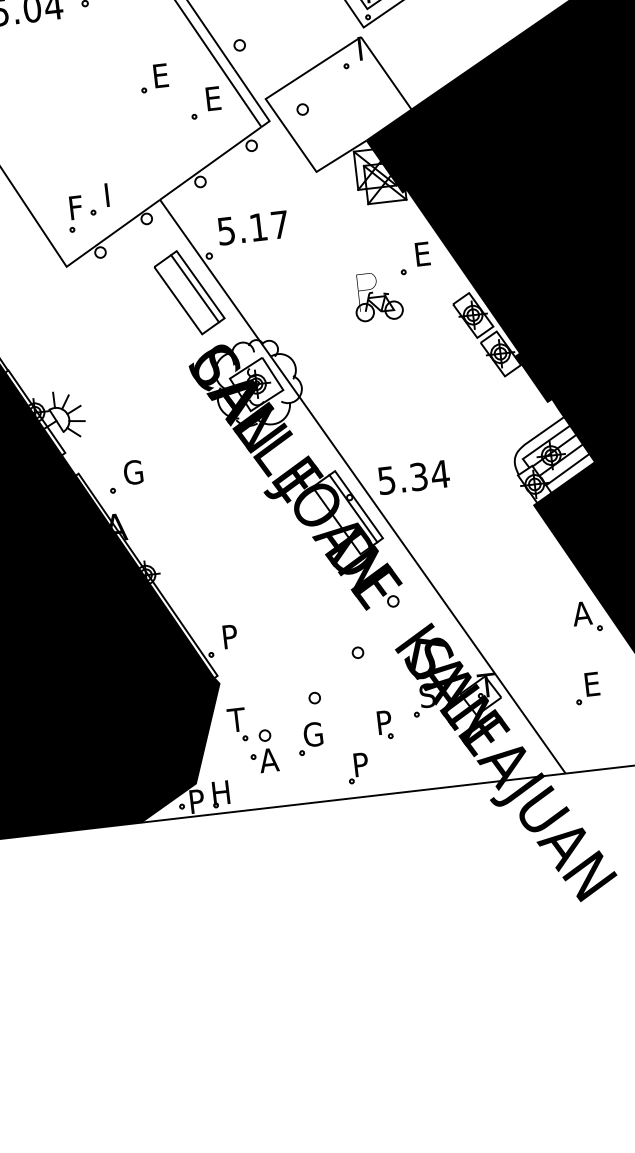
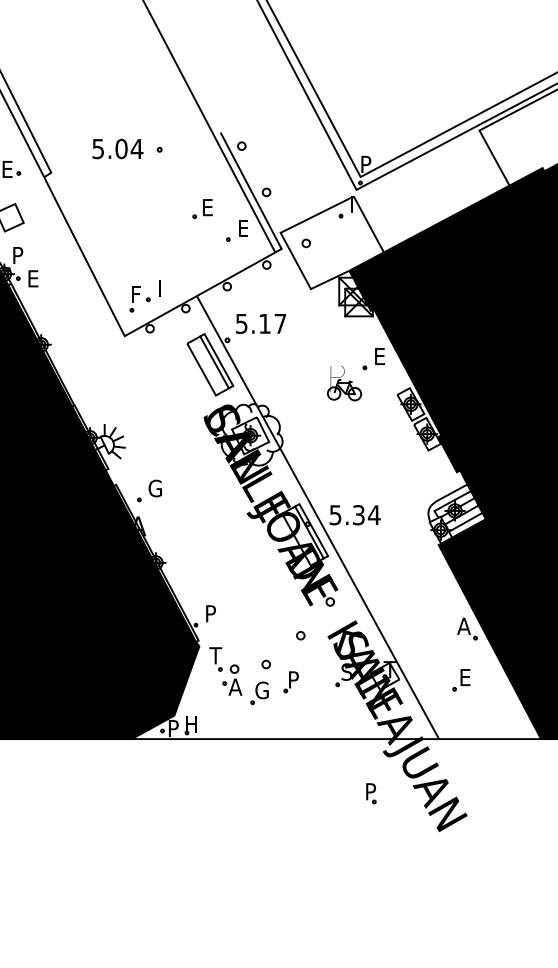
part: (385, 724) -> (371, 793), moved
part: (252, 740) -> (225, 671), moved
part: (356, 768) -> (290, 682), moved

